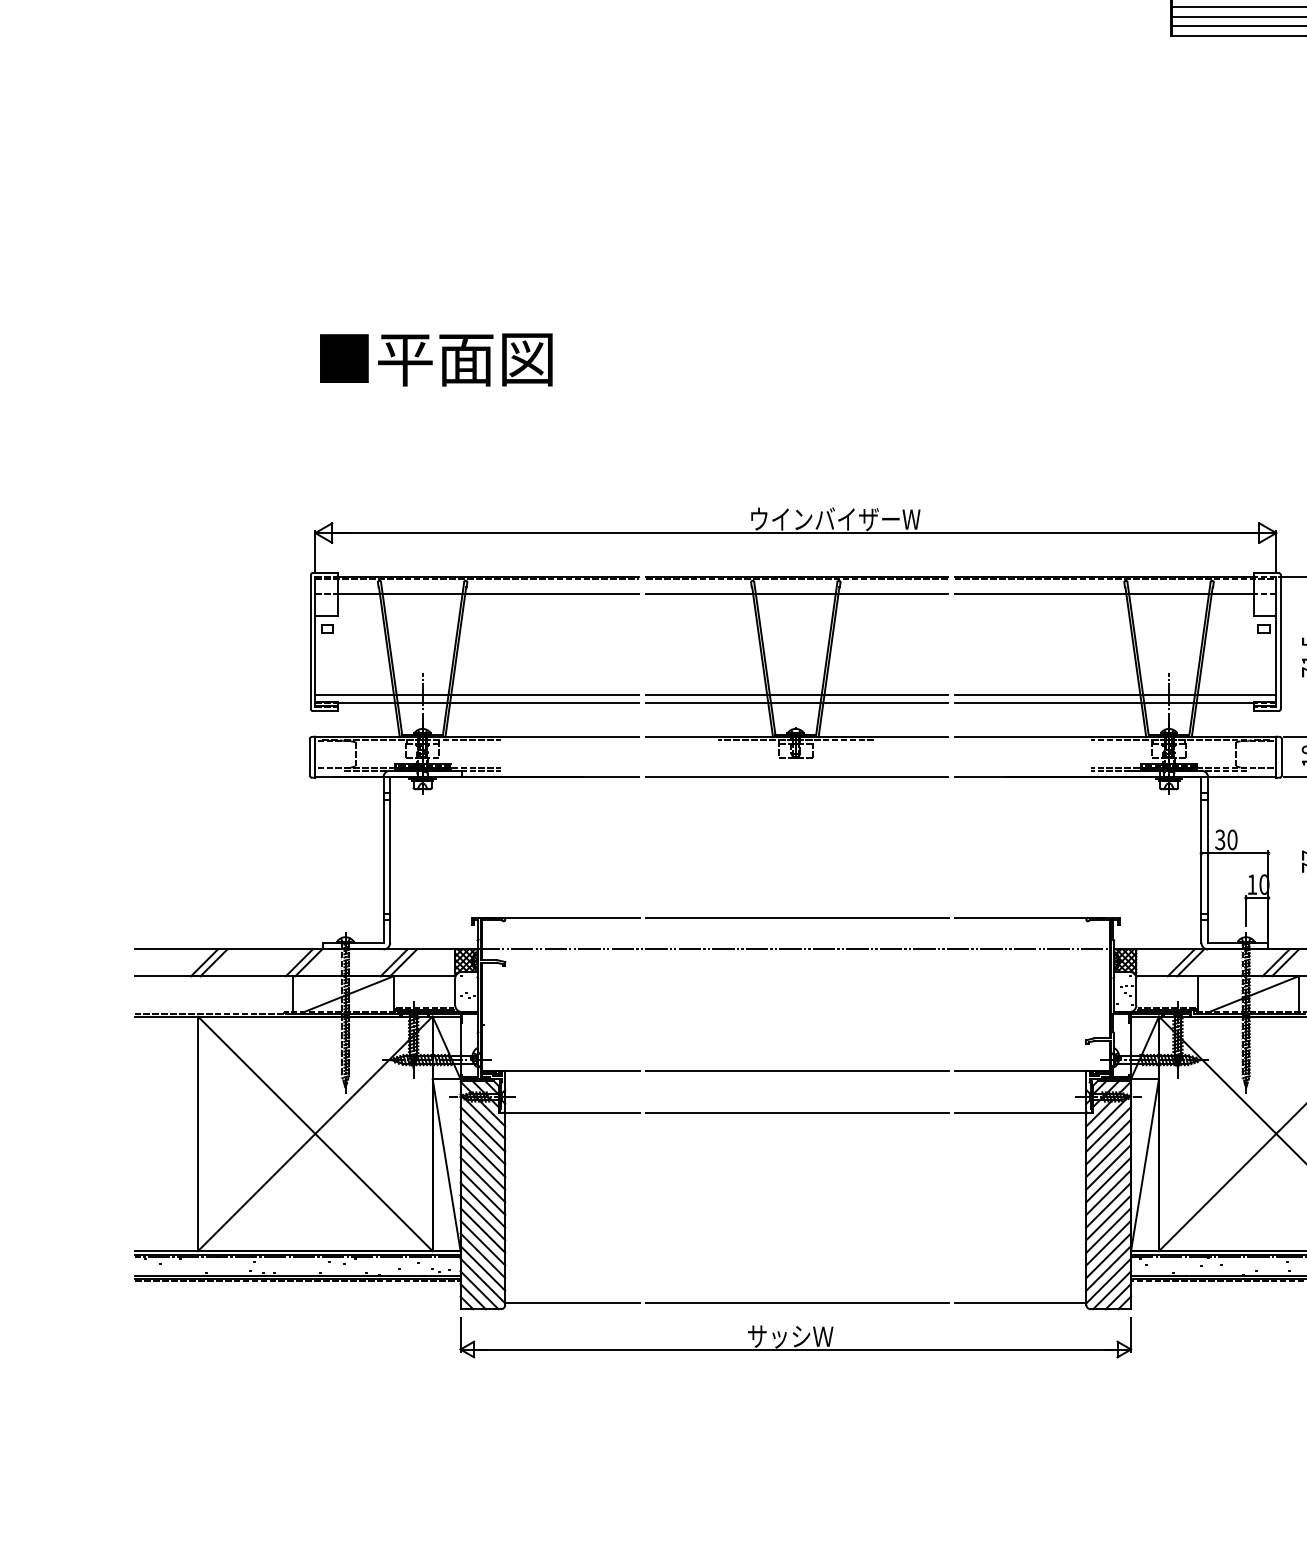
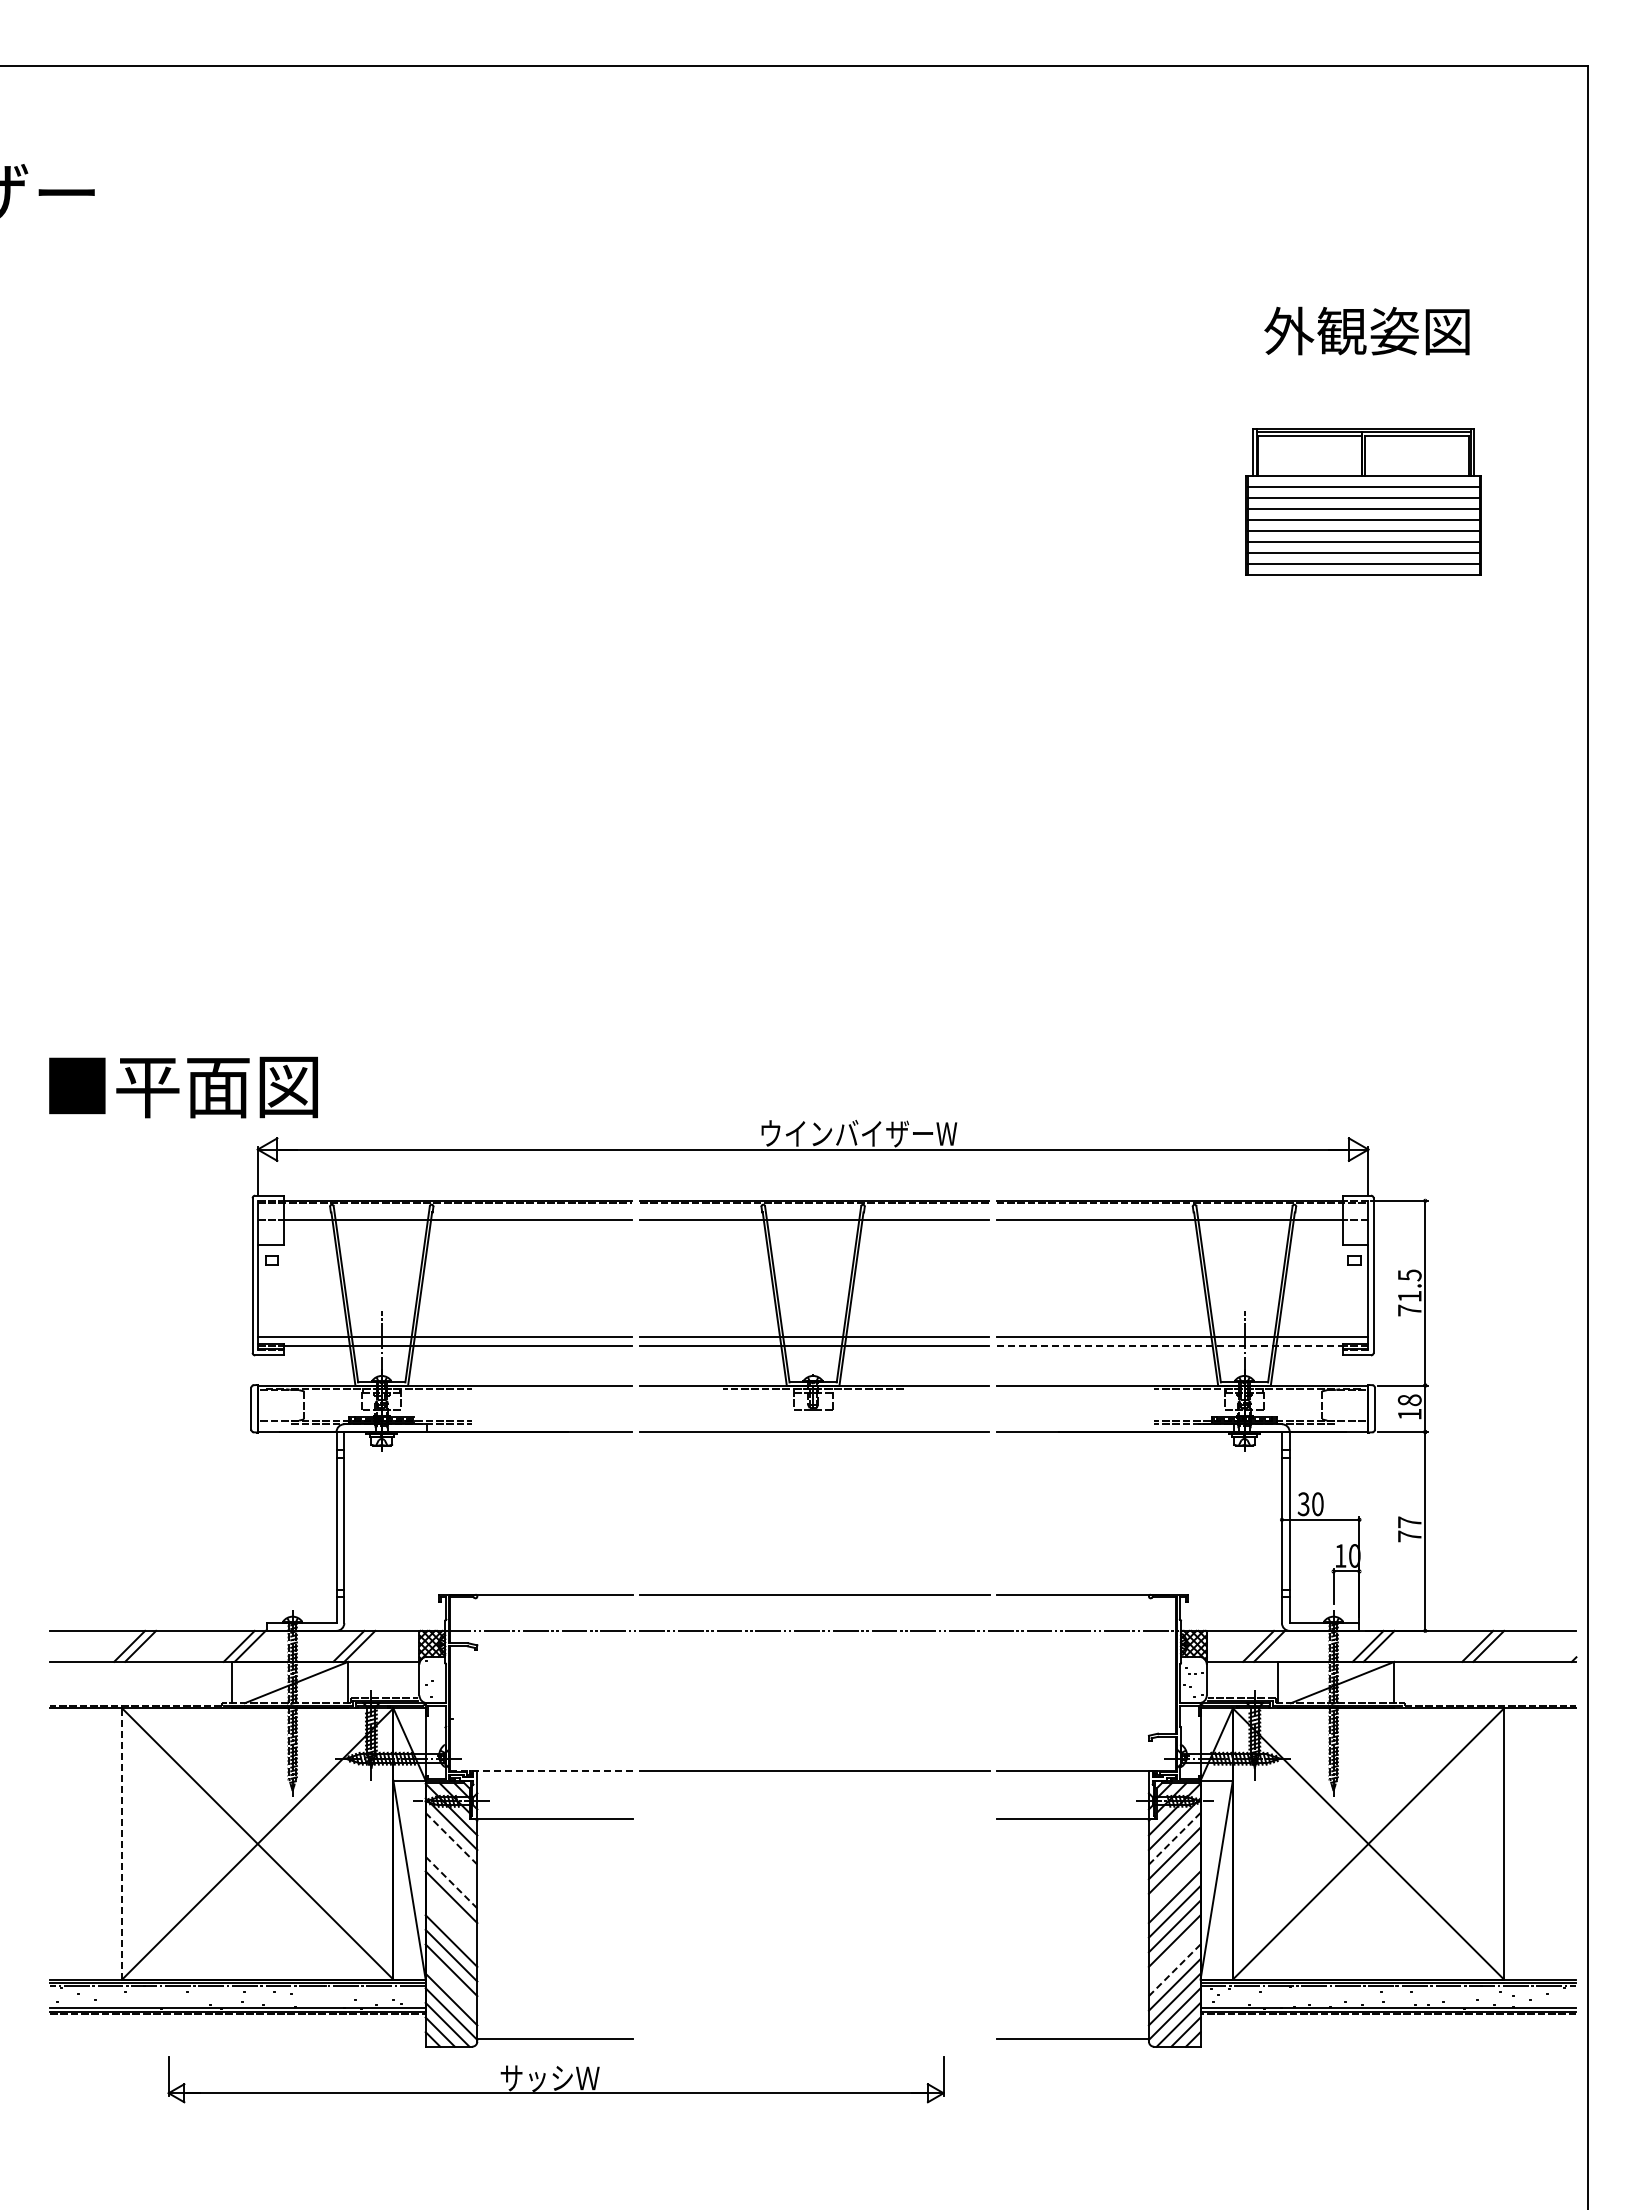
text: (436, 359) -> (183, 1087), moved
line: (1105, 703) -> (1170, 1346), solid -> dashed
line: (561, 1070) -> (542, 1770), solid -> dashed
line: (797, 1112) -> (814, 1819), removed
line: (482, 1129) -> (451, 1838), solid -> dashed
line: (1108, 1129) -> (1174, 1838), solid -> dashed
line: (198, 1133) -> (122, 1843), solid -> dashed
line: (482, 1142) -> (451, 1853), removed
line: (482, 1154) -> (451, 1867), removed
line: (482, 1167) -> (451, 1882), solid -> dashed
line: (1108, 1167) -> (1174, 1882), removed
line: (482, 1192) -> (451, 1911), removed
line: (482, 1205) -> (451, 1926), removed
line: (1108, 1230) -> (1174, 1955), removed
line: (1108, 1243) -> (1174, 1970), solid -> dashed
line: (482, 1255) -> (451, 1984), removed
line: (797, 1303) -> (814, 2039), removed
part: (795, 1337) -> (555, 2079), moved

